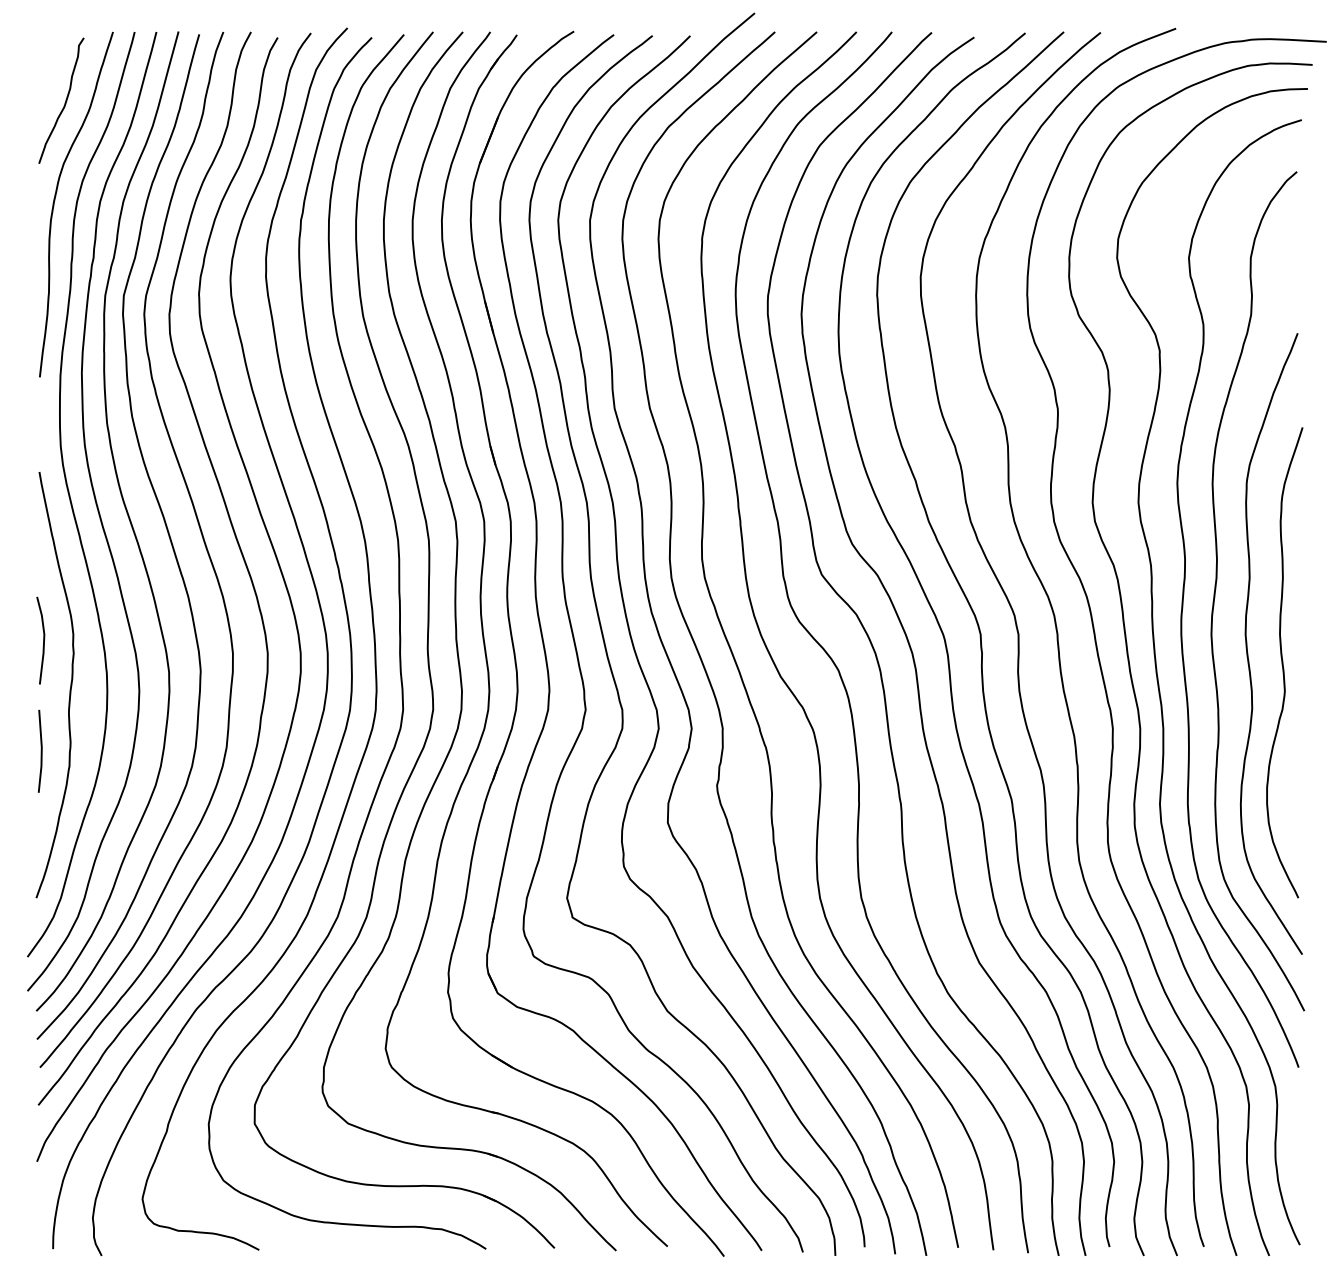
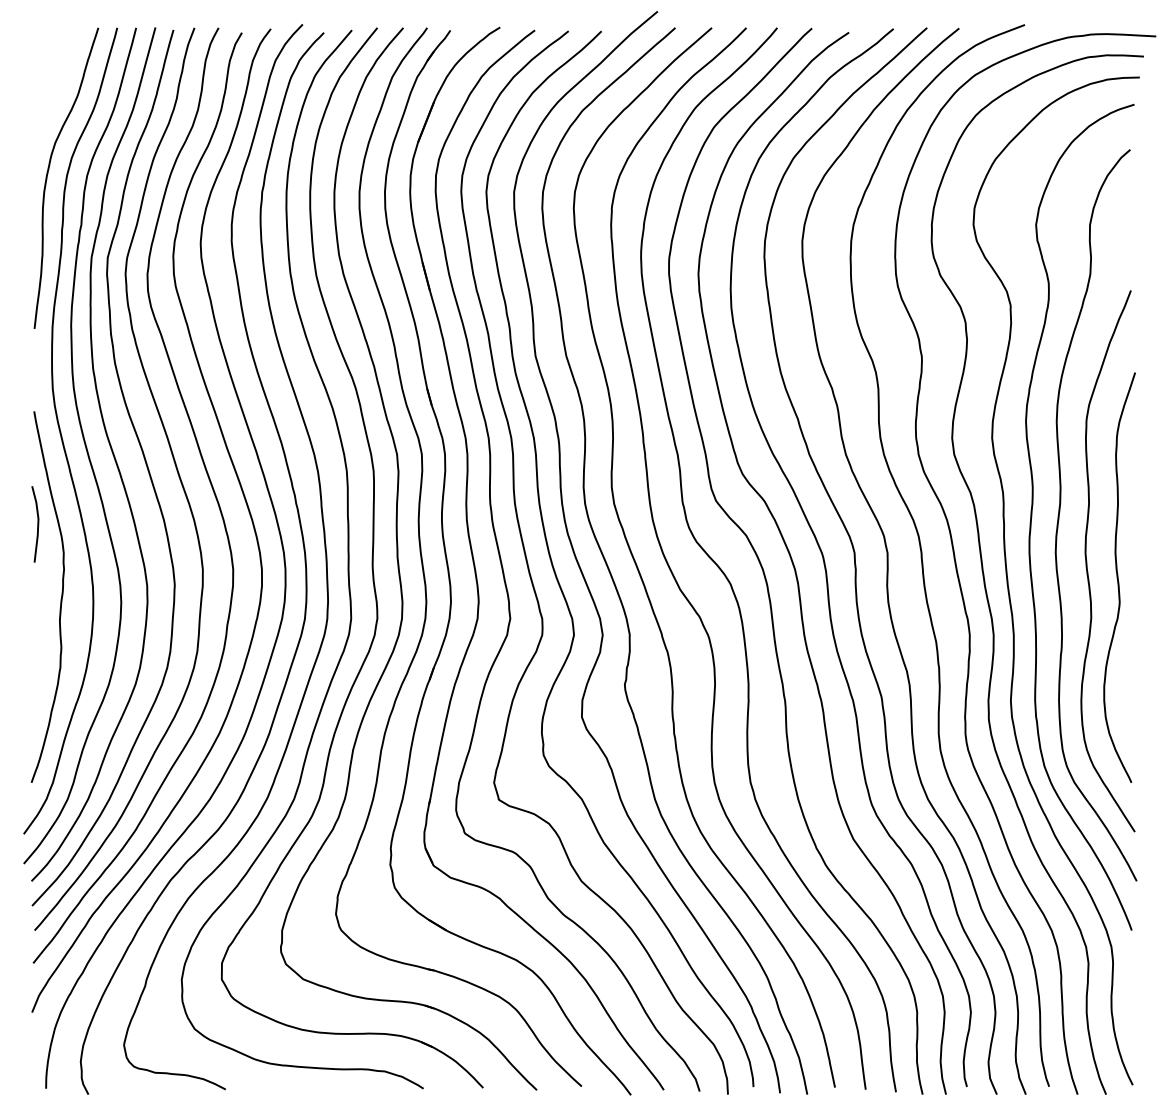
curve: (65, 100) -> (56, 87), removed
line: (43, 640) -> (37, 524), moved
line: (40, 750) -> (35, 654), removed

